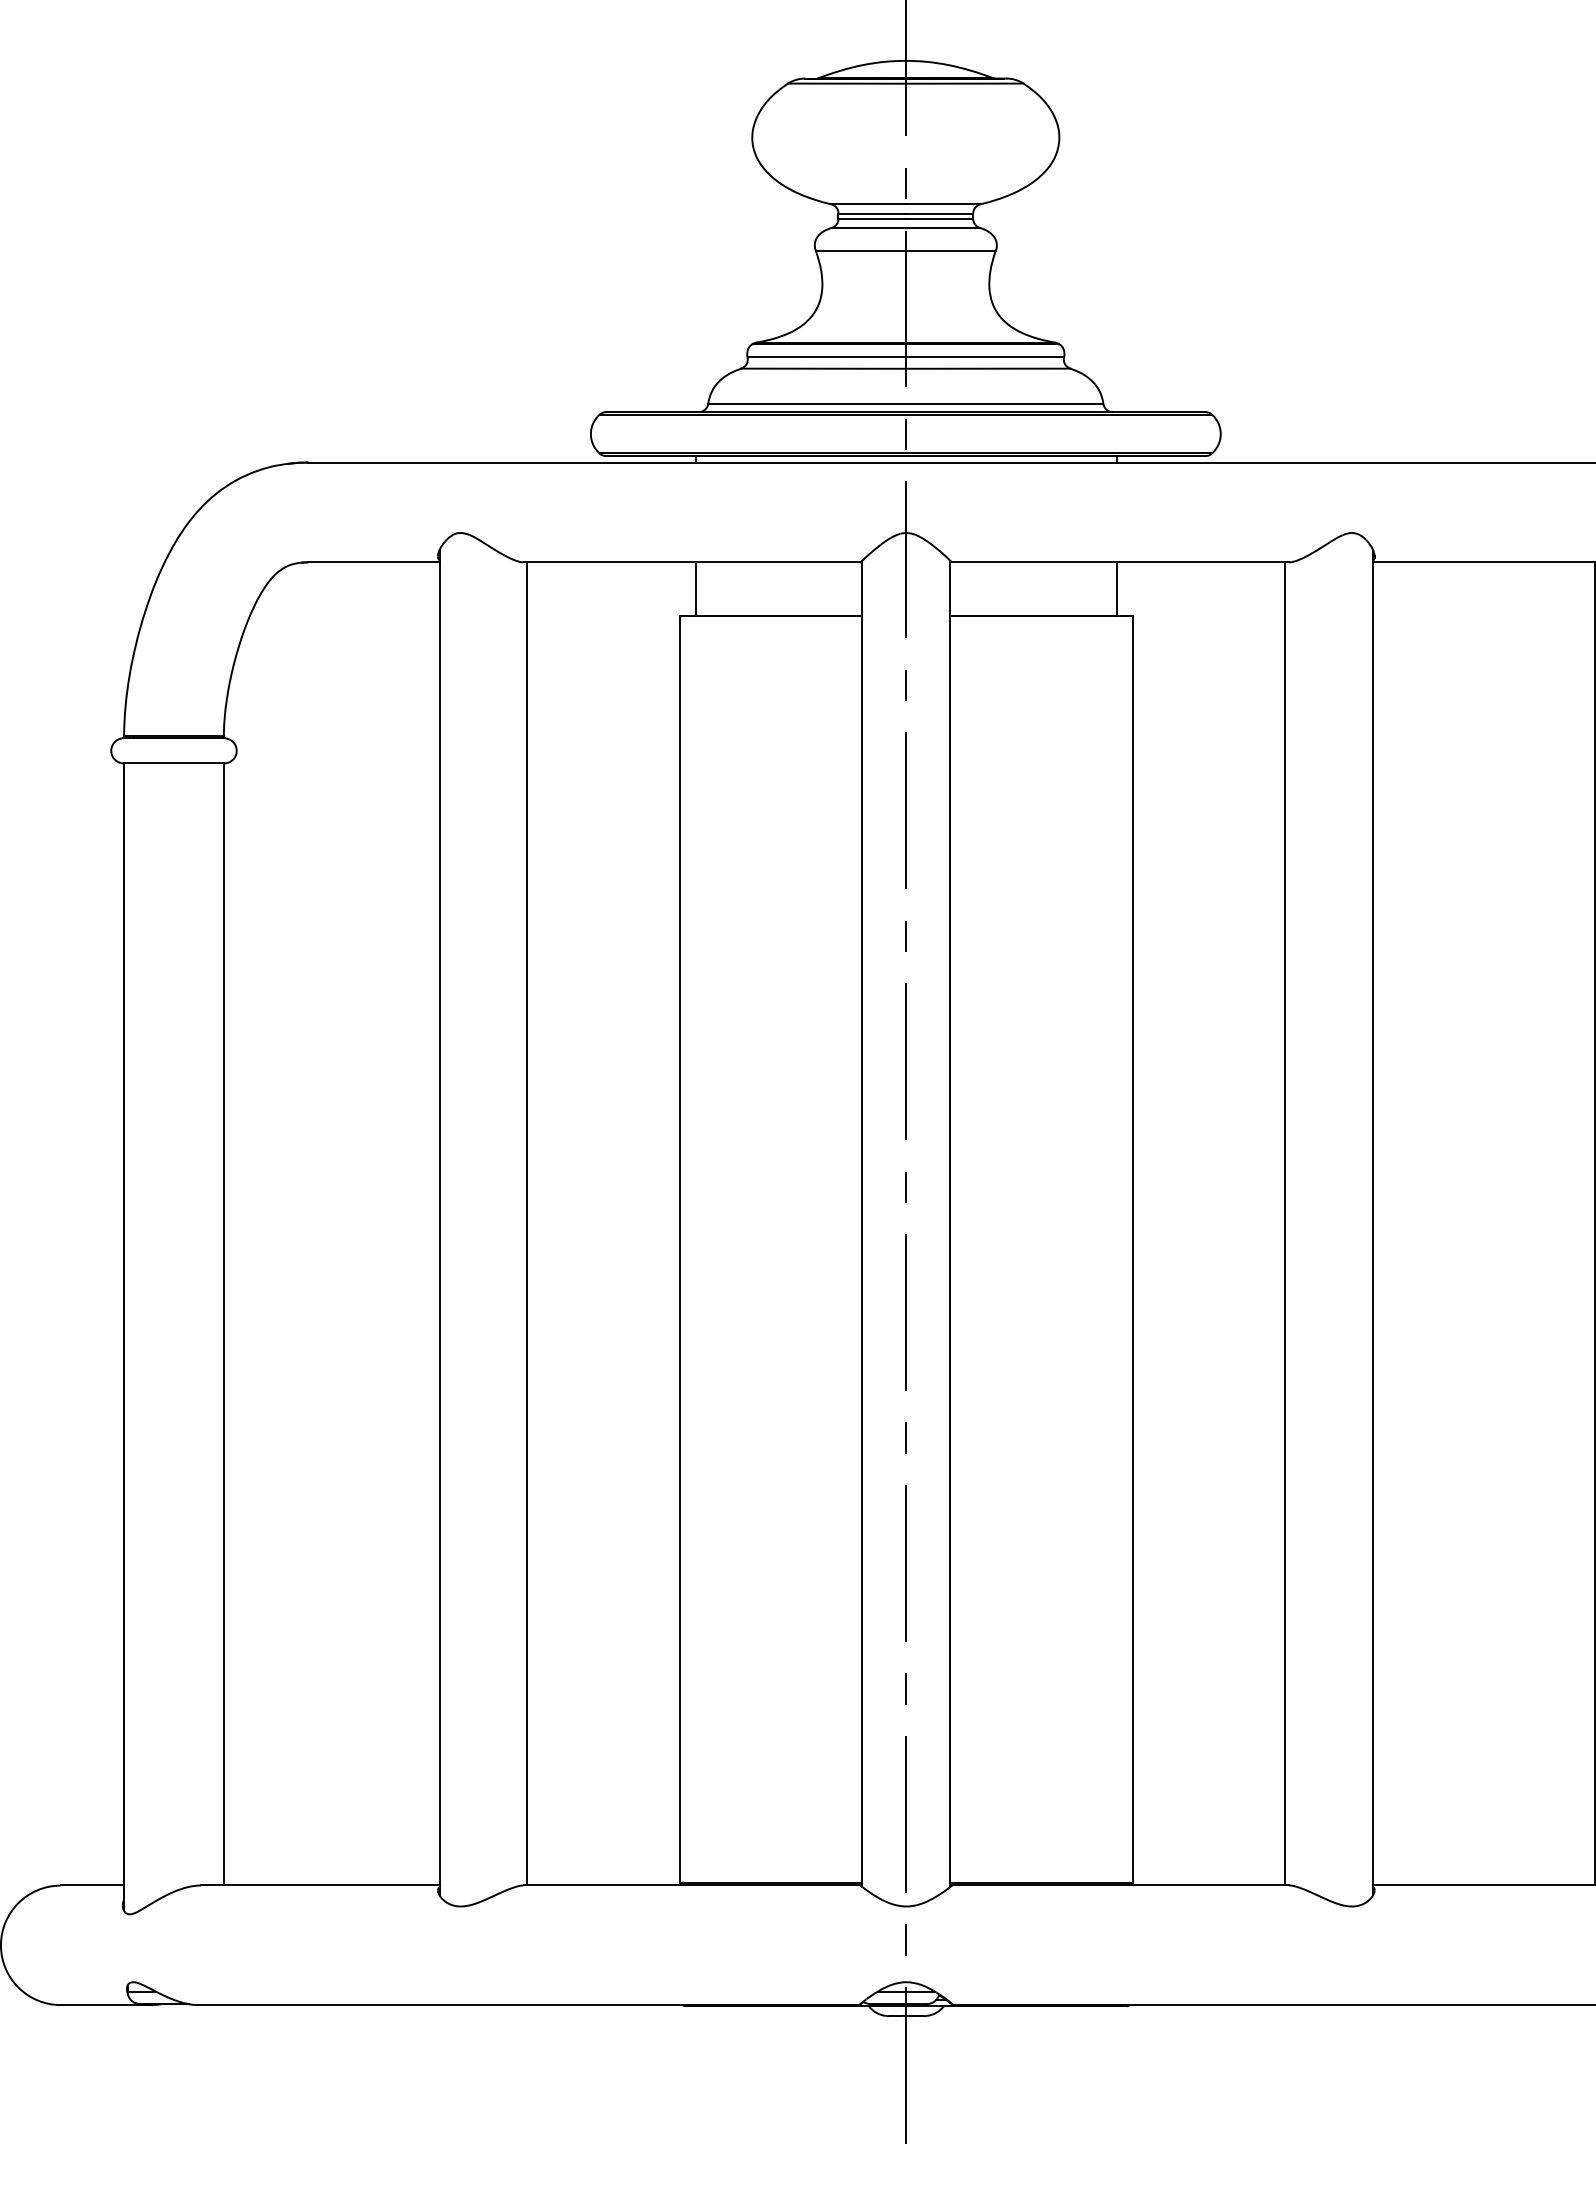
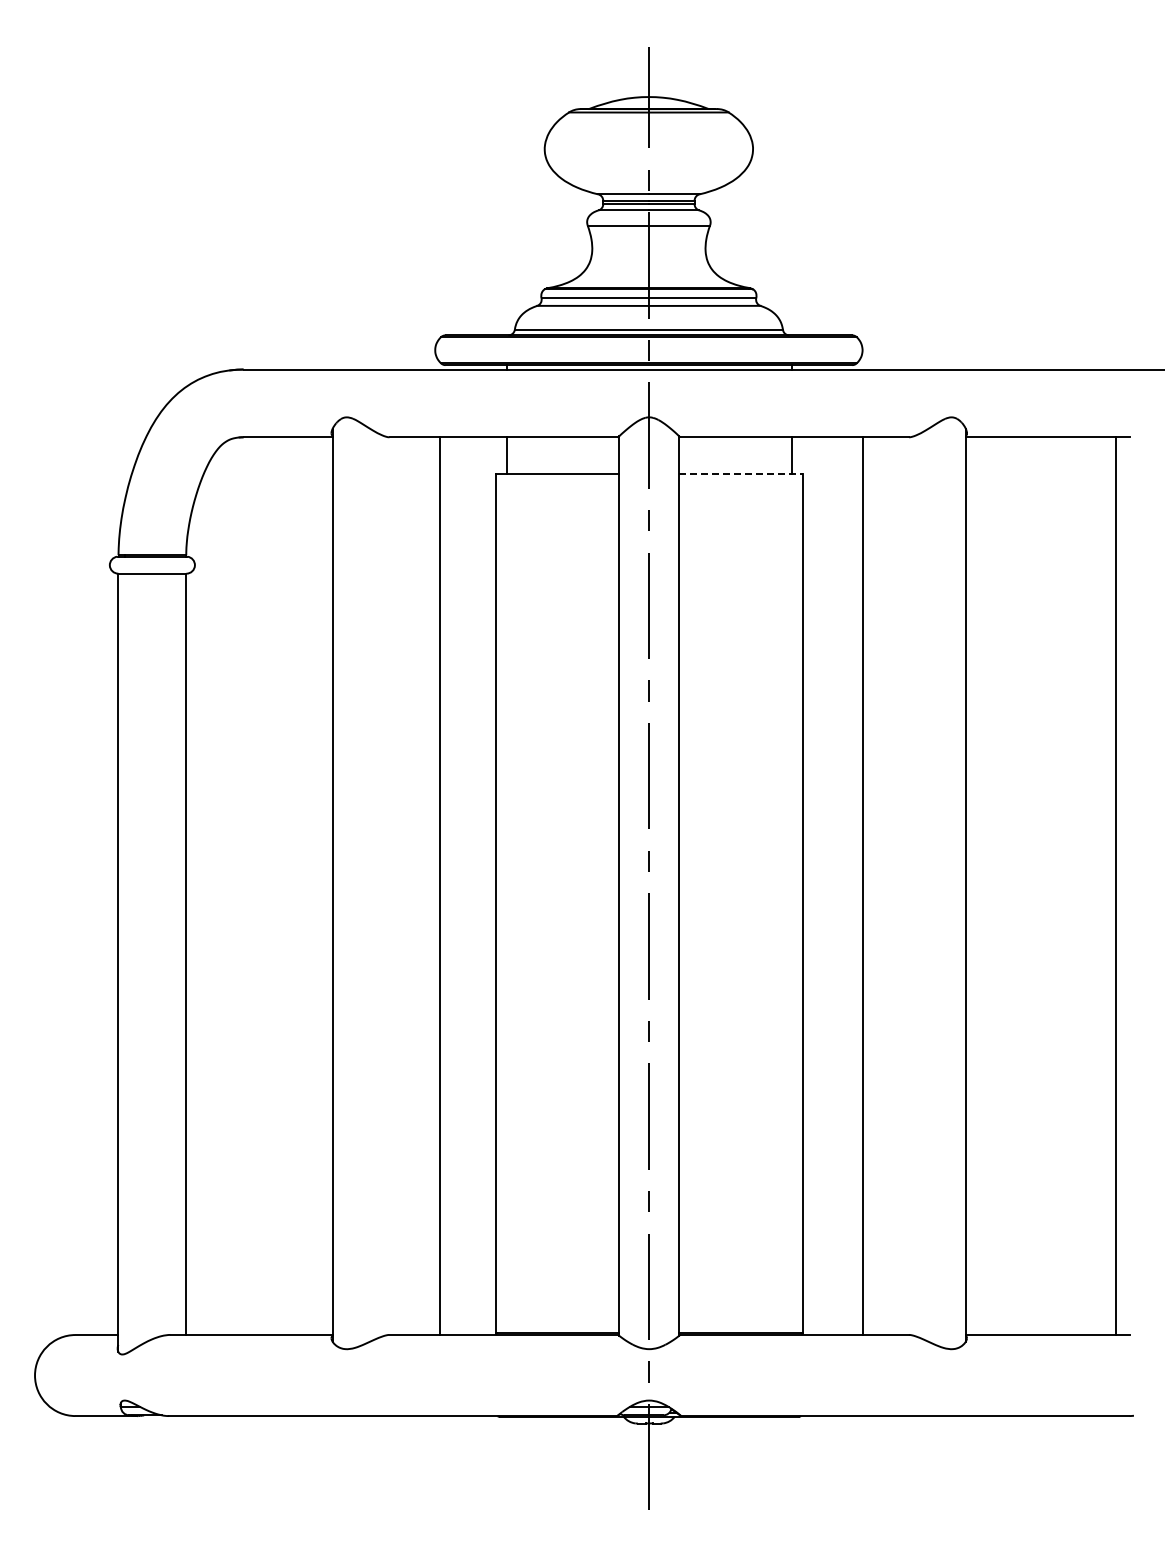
line: (1040, 615) -> (740, 473), solid -> dashed
line: (527, 1223) -> (440, 885), moved
line: (1285, 1223) -> (863, 885), moved

